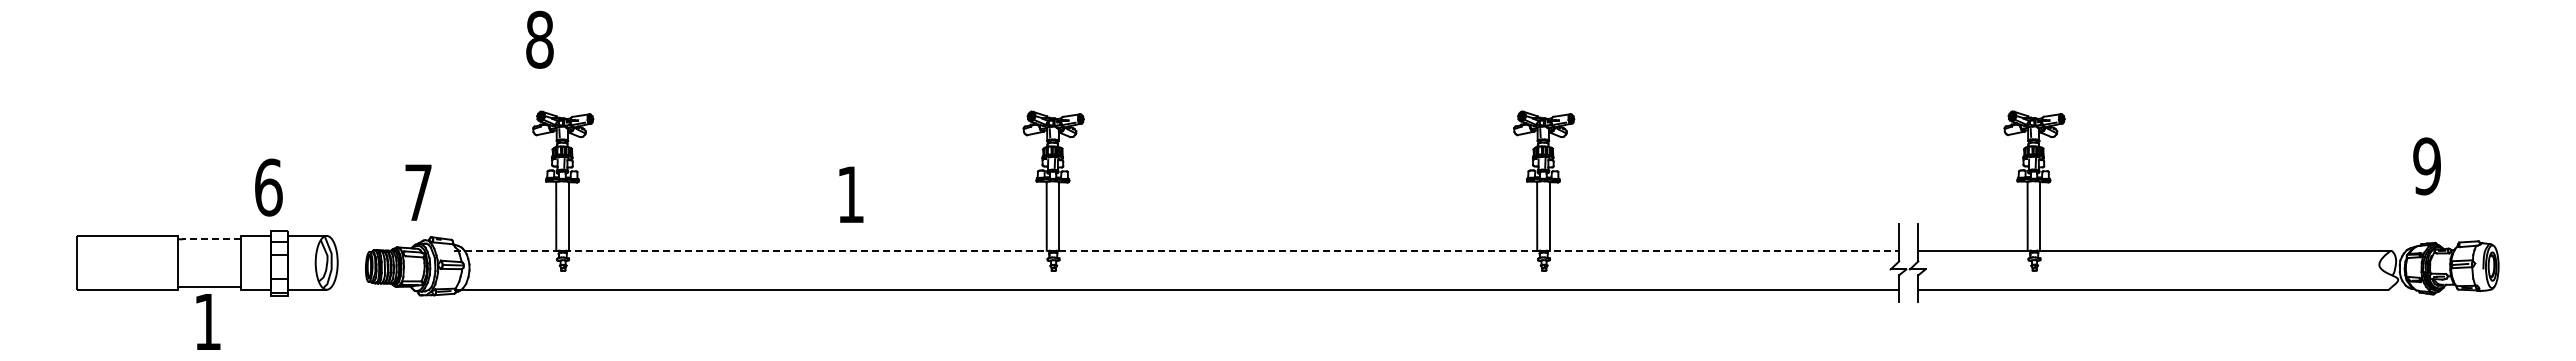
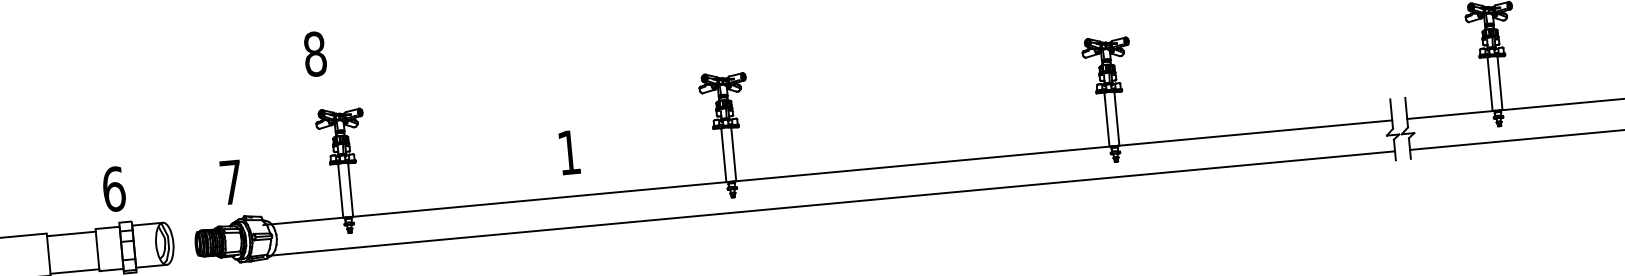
line: (210, 239) -> (72, 234), dashed -> solid
line: (1176, 250) -> (827, 172), dashed -> solid

